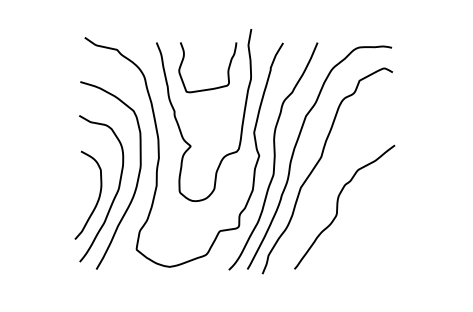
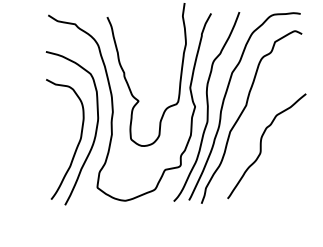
curve: (227, 69) -> (166, 36), removed
curve: (98, 196) -> (64, 145), removed

